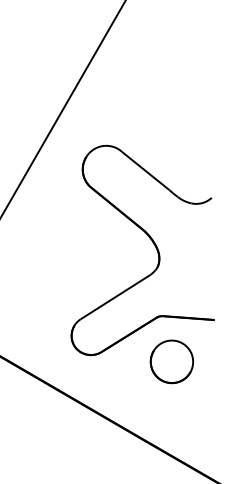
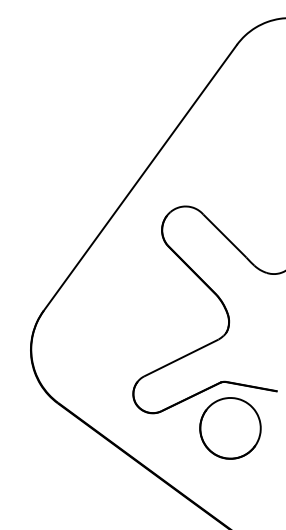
part: (171, 361) -> (230, 428), size x1.43

